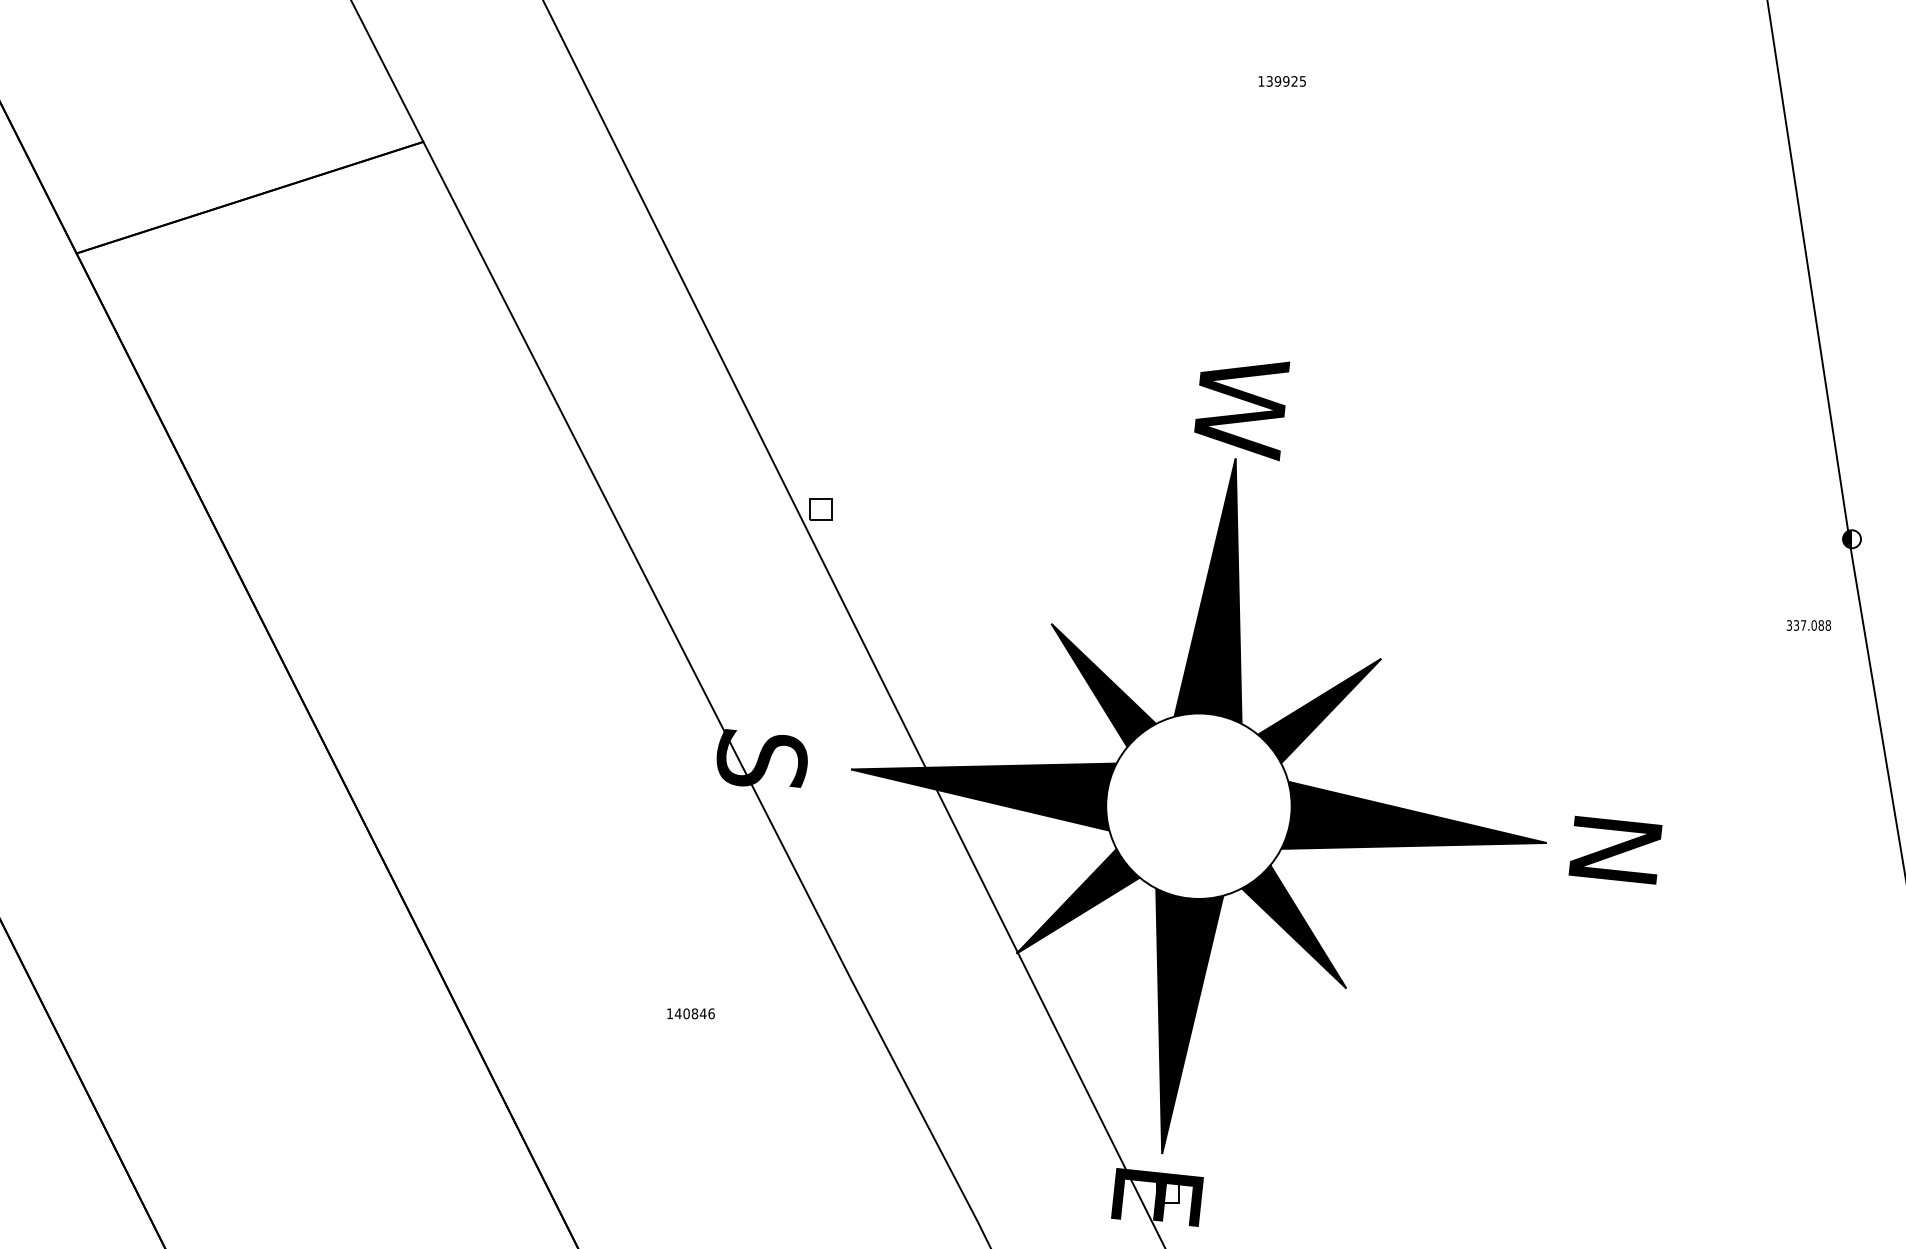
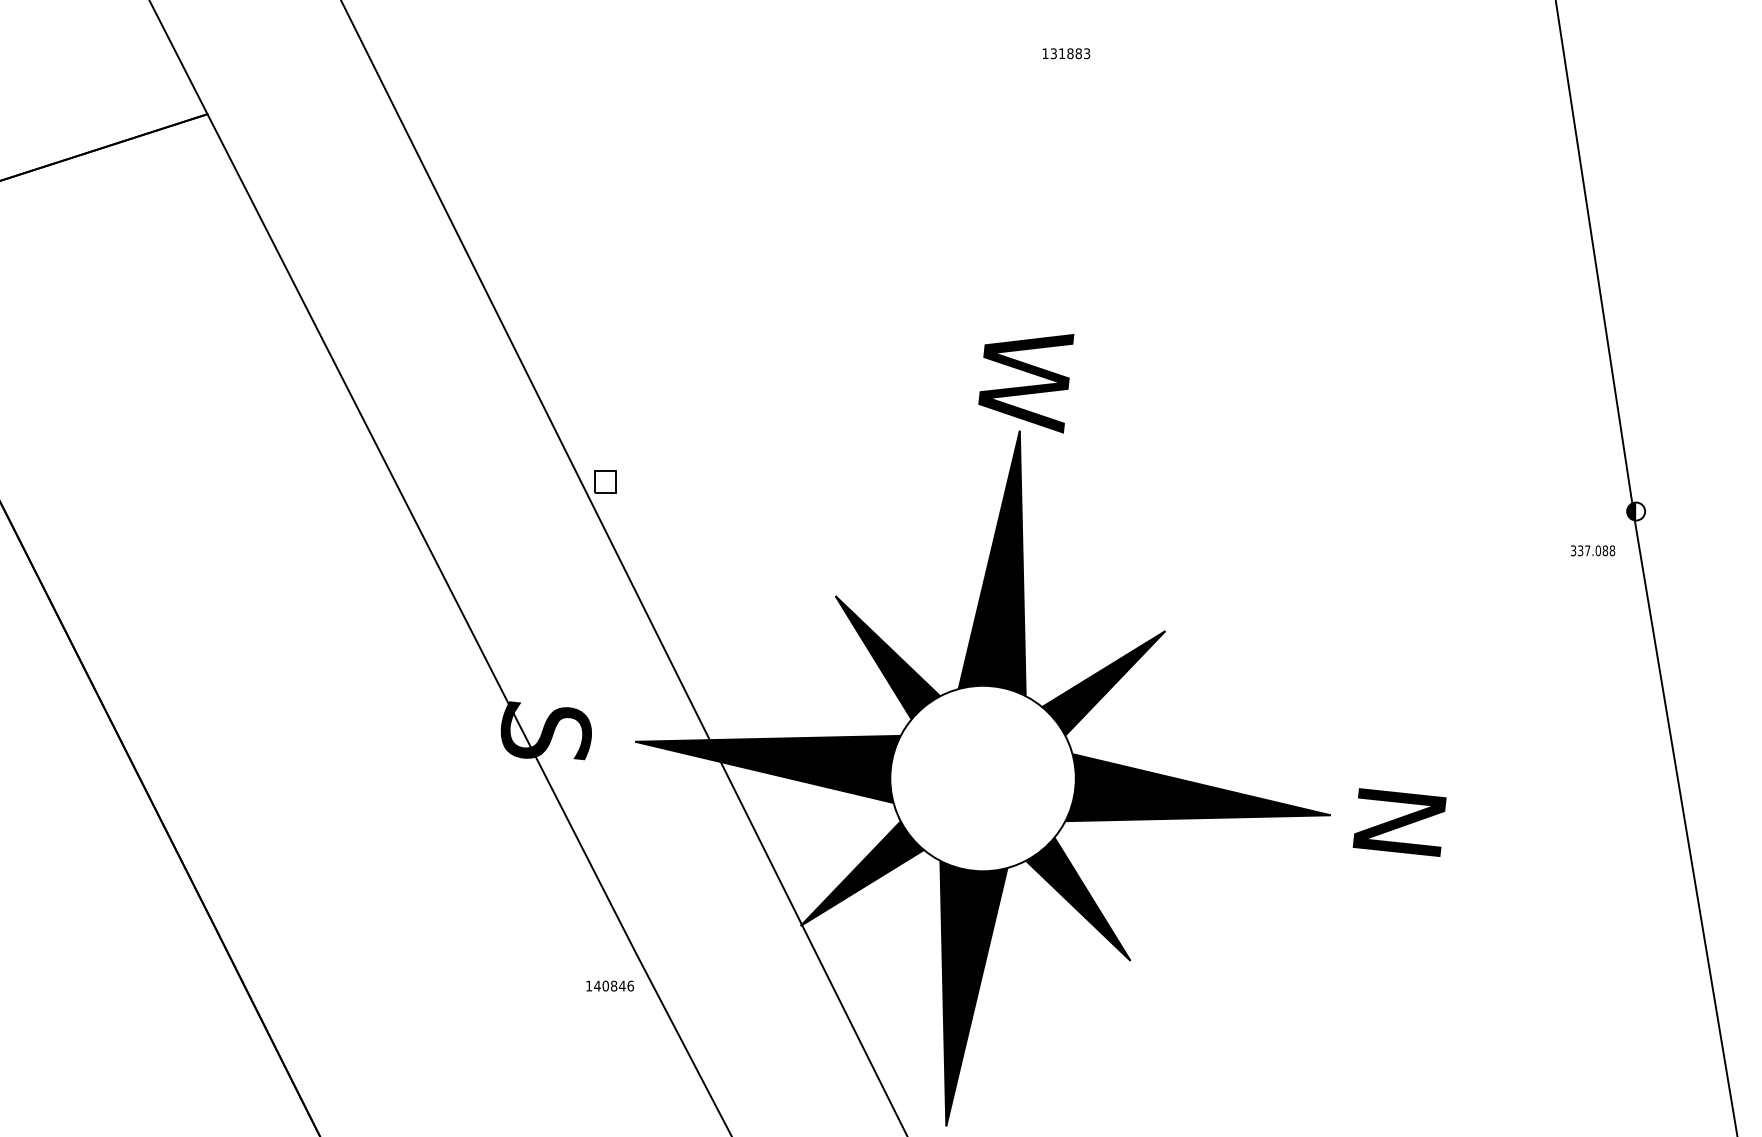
text: (1289, 81) -> (1073, 53), 139925 -> 131883
text: (1808, 625) -> (1592, 550), moved
text: (690, 1013) -> (609, 985), moved

